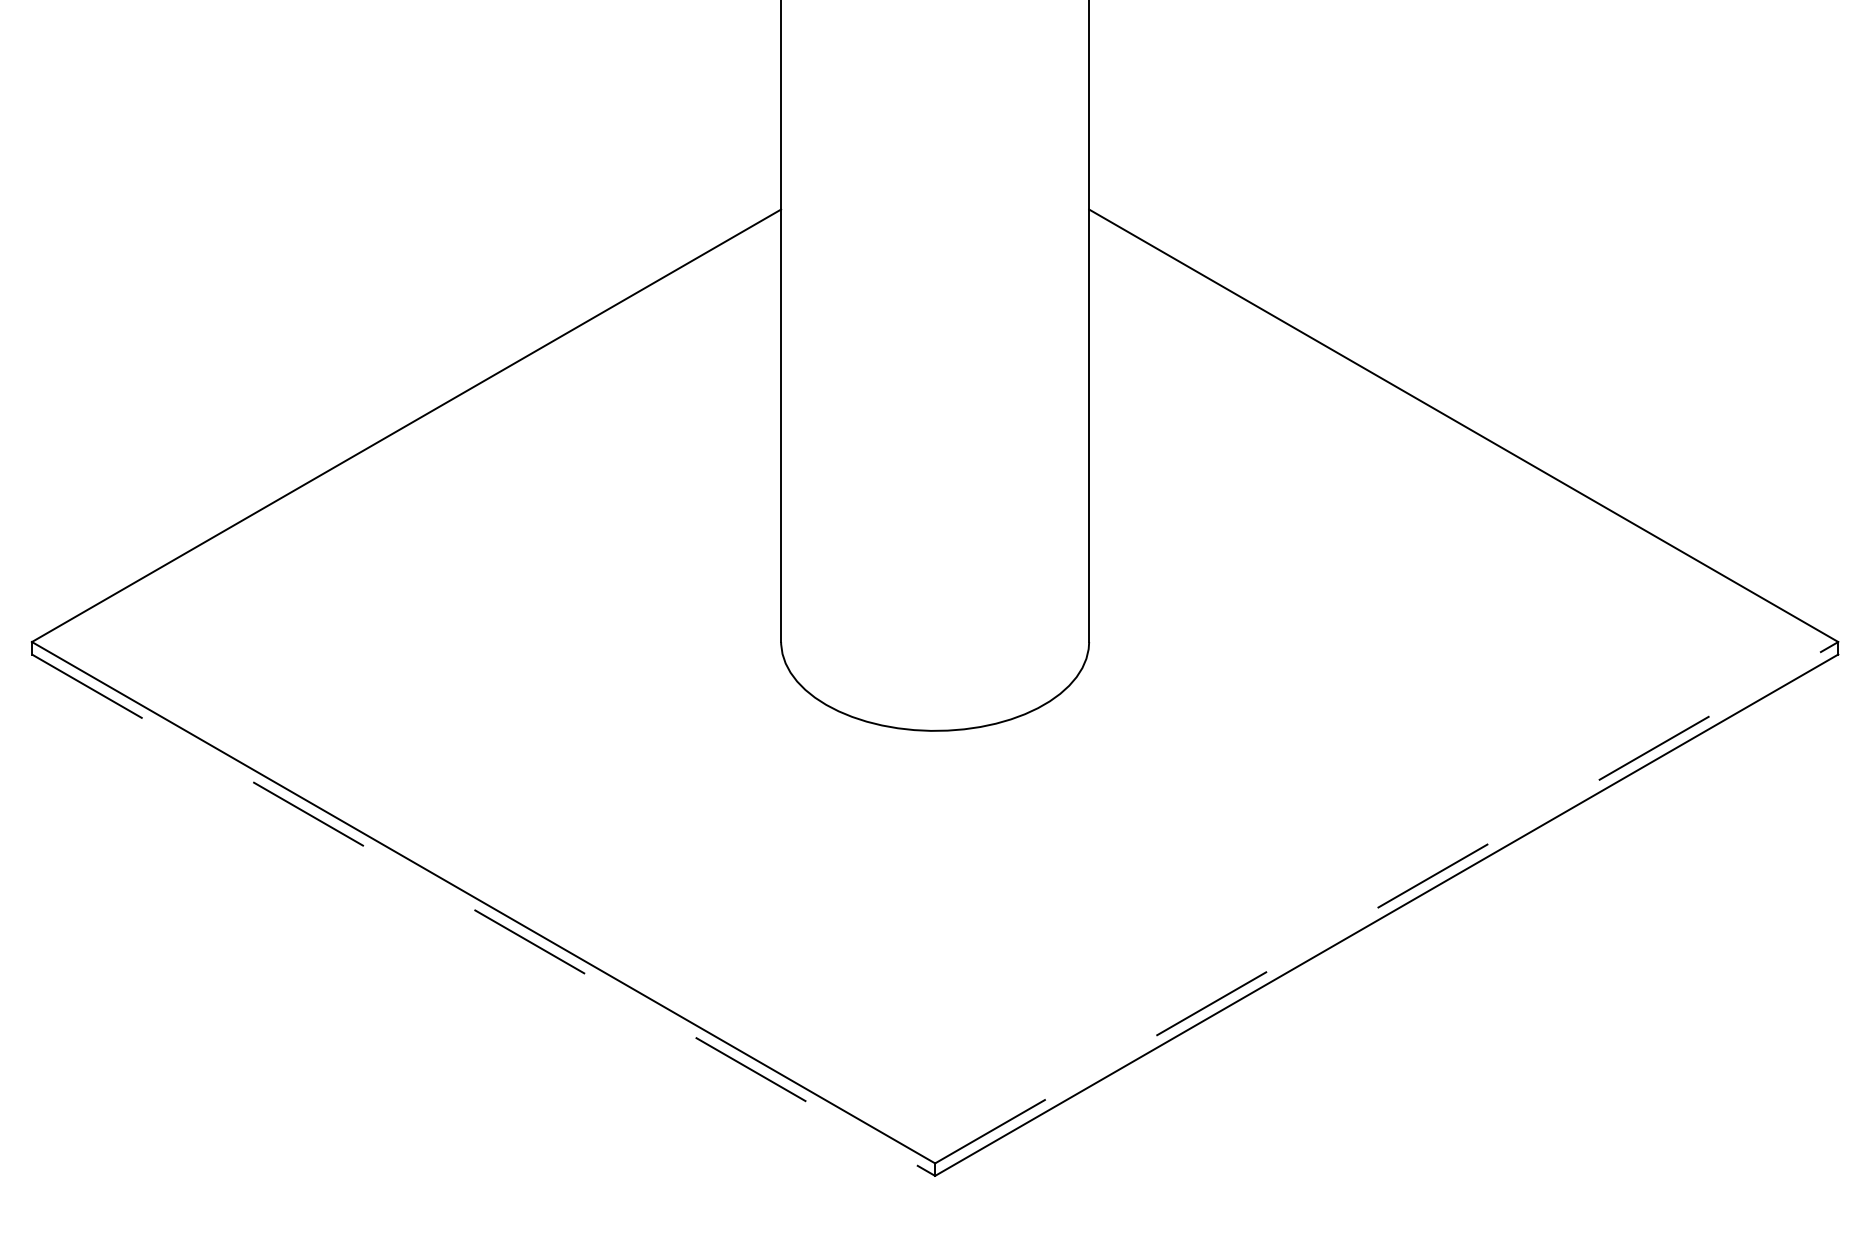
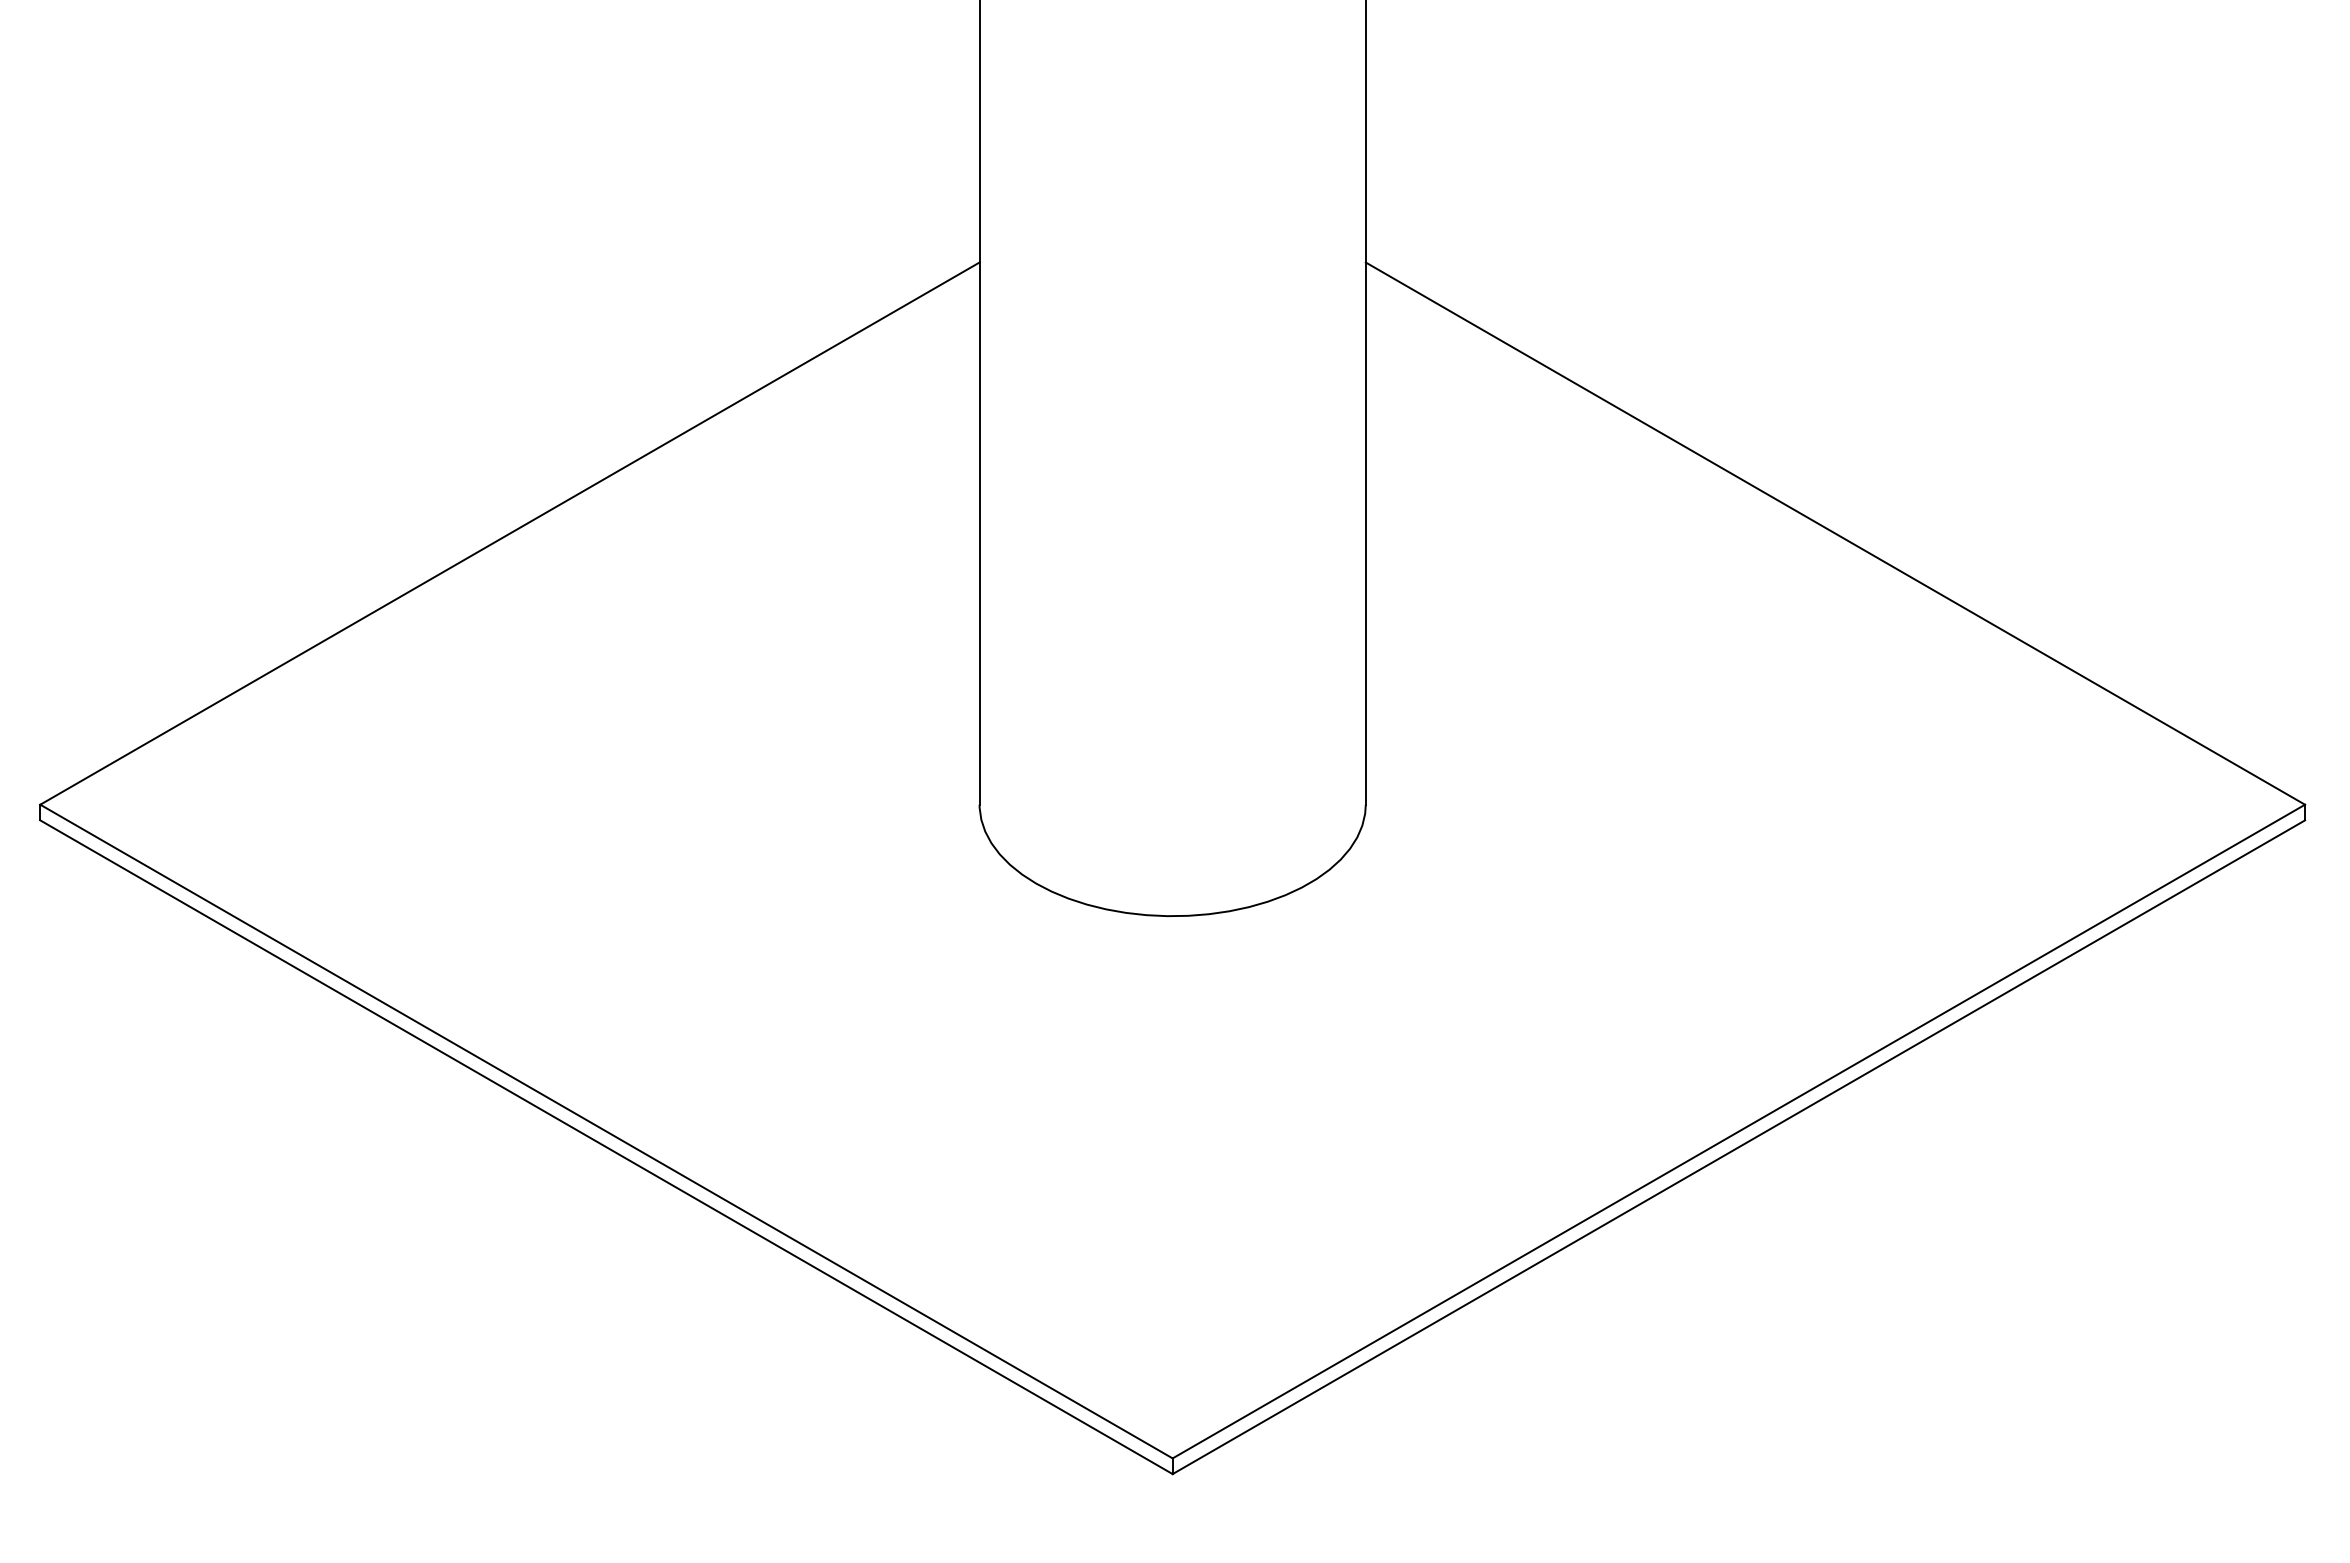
line: (1386, 902) -> (1738, 1131), dashed -> solid
line: (483, 915) -> (606, 1147), dashed -> solid

